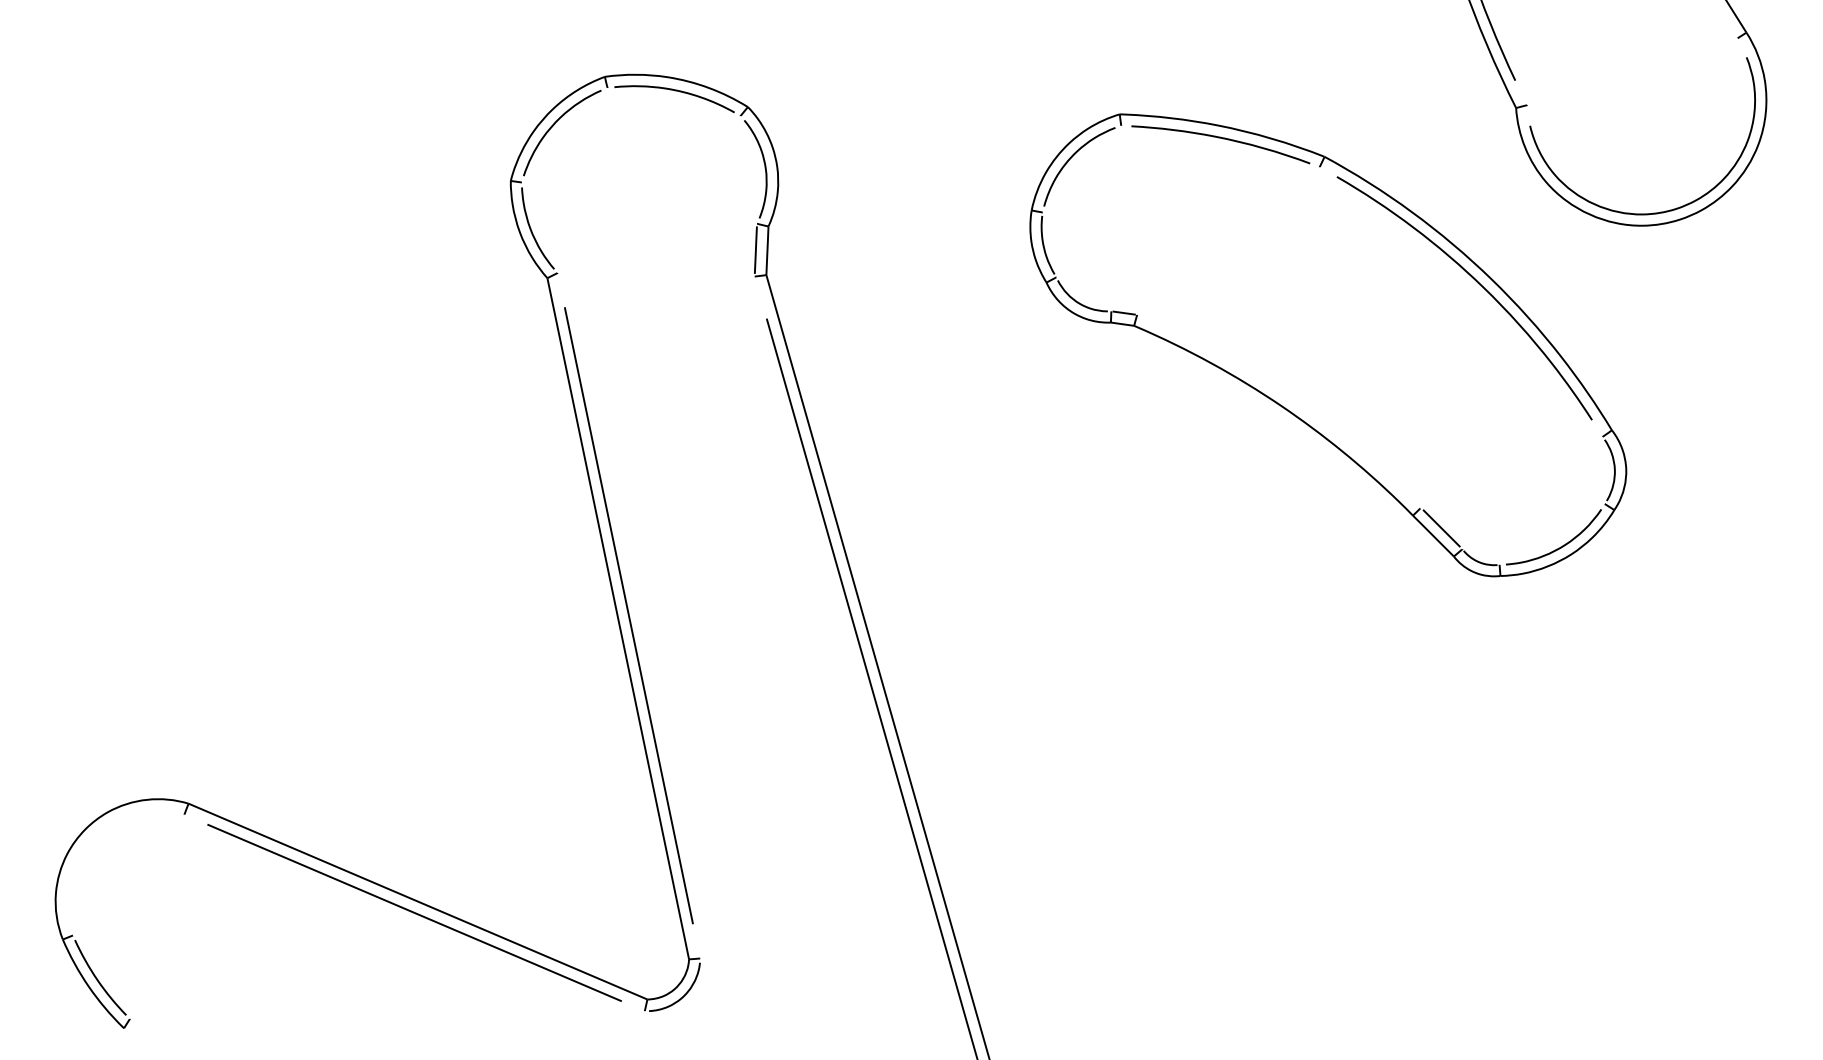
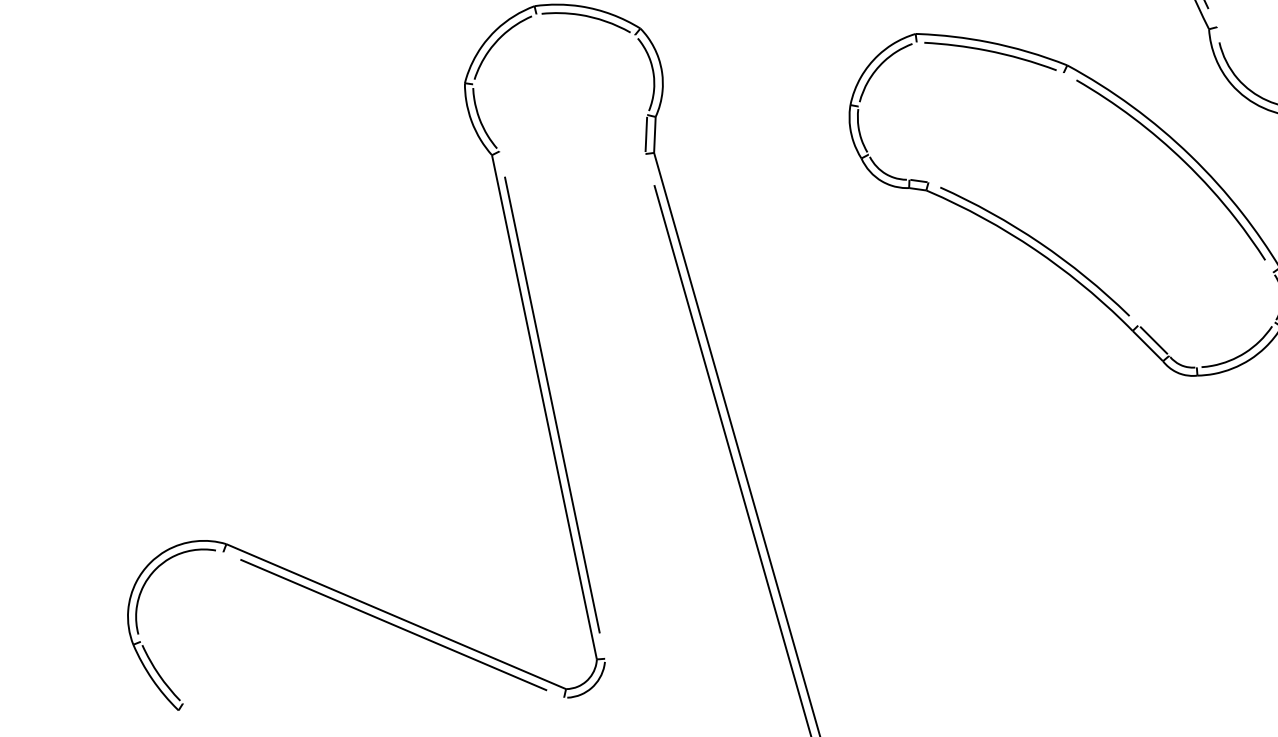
curve: (1286, 397) -> (1039, 243), added
curve: (89, 843) -> (153, 573), added

